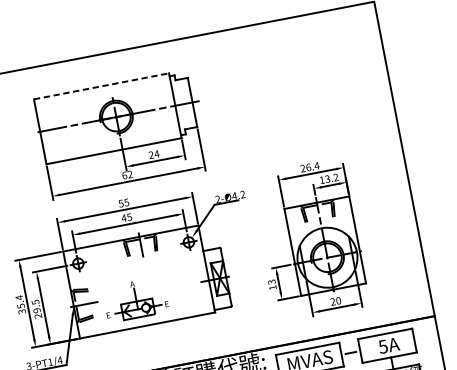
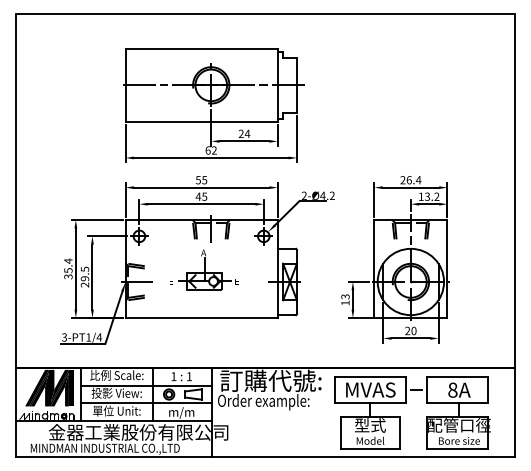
line: (102, 85) -> (202, 48), dashed -> solid
part: (135, 298) -> (204, 269), moved
text: (382, 346) -> (452, 389), 5A -> 8A

